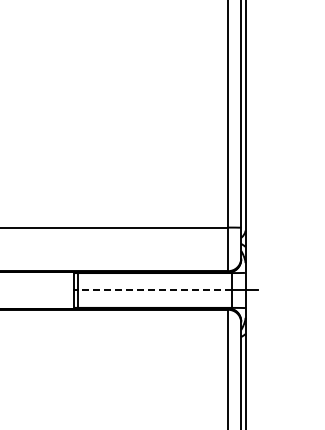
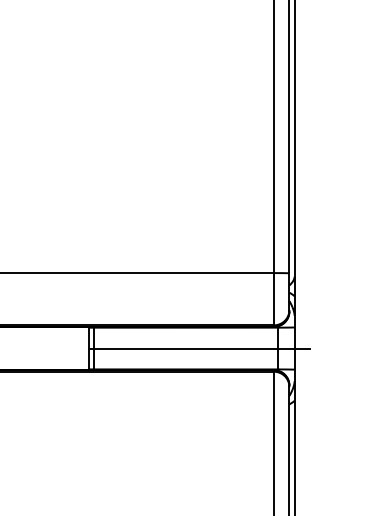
line: (155, 290) -> (186, 348), dashed -> solid

